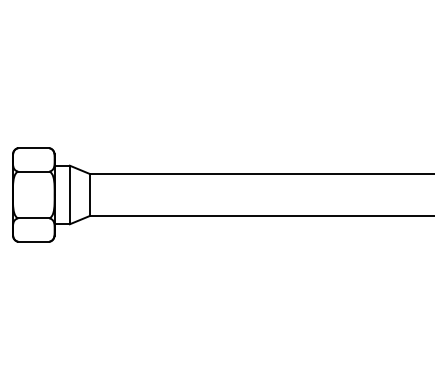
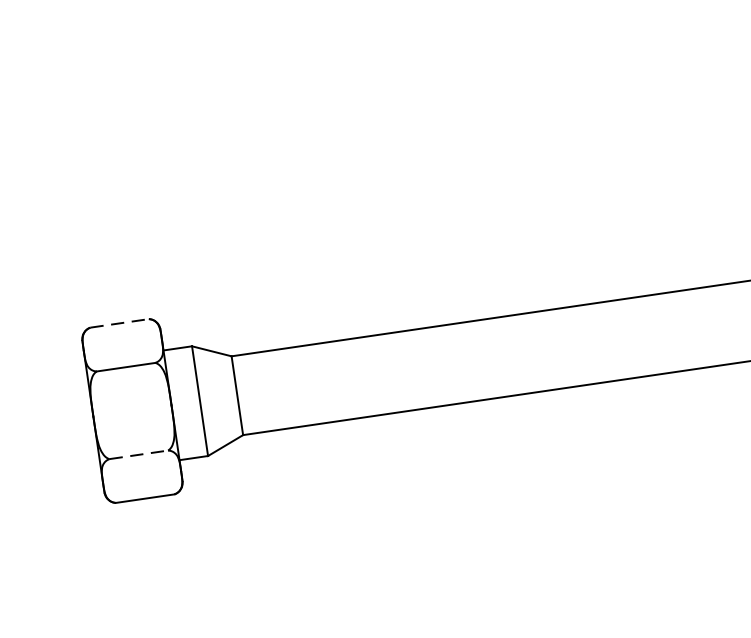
line: (33, 148) -> (119, 324), solid -> dashed
line: (33, 218) -> (138, 455), solid -> dashed

